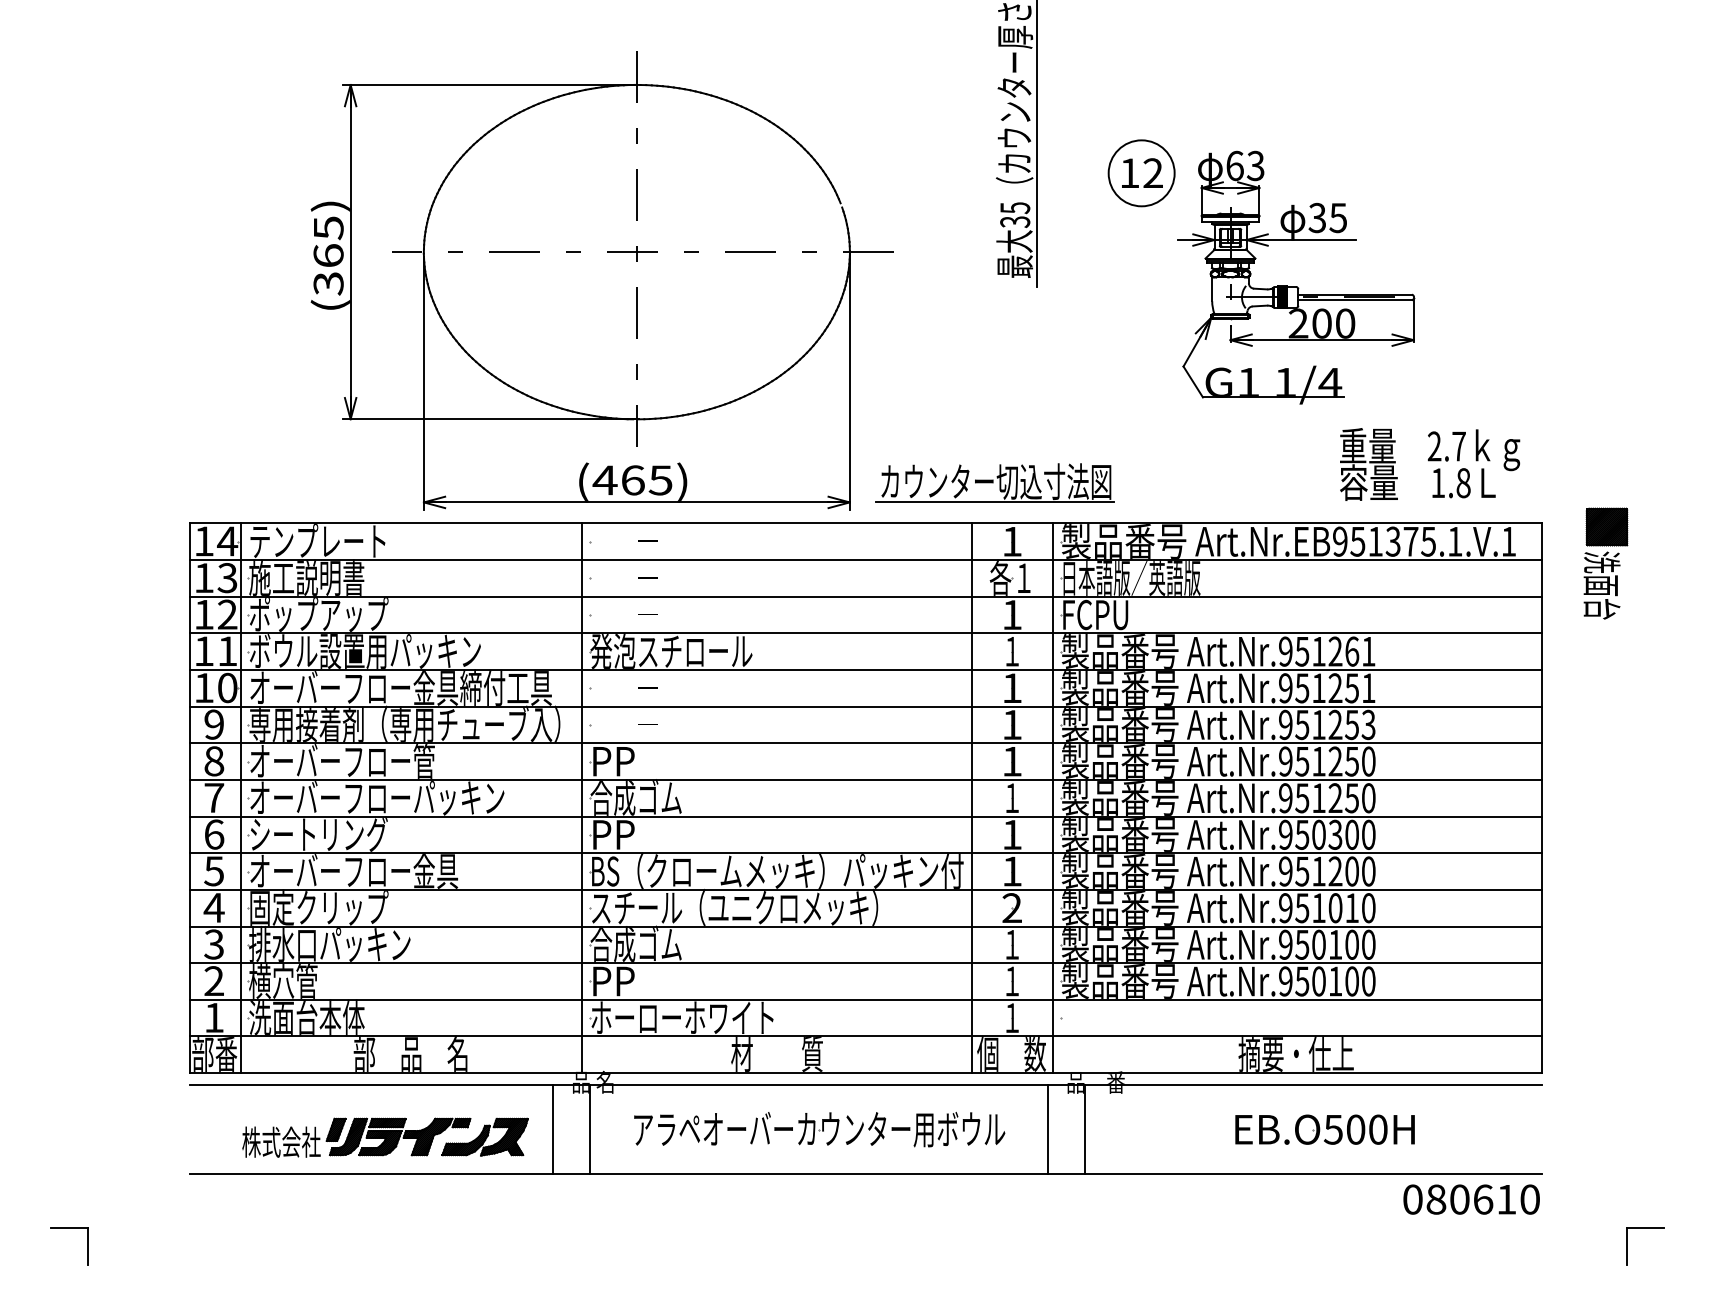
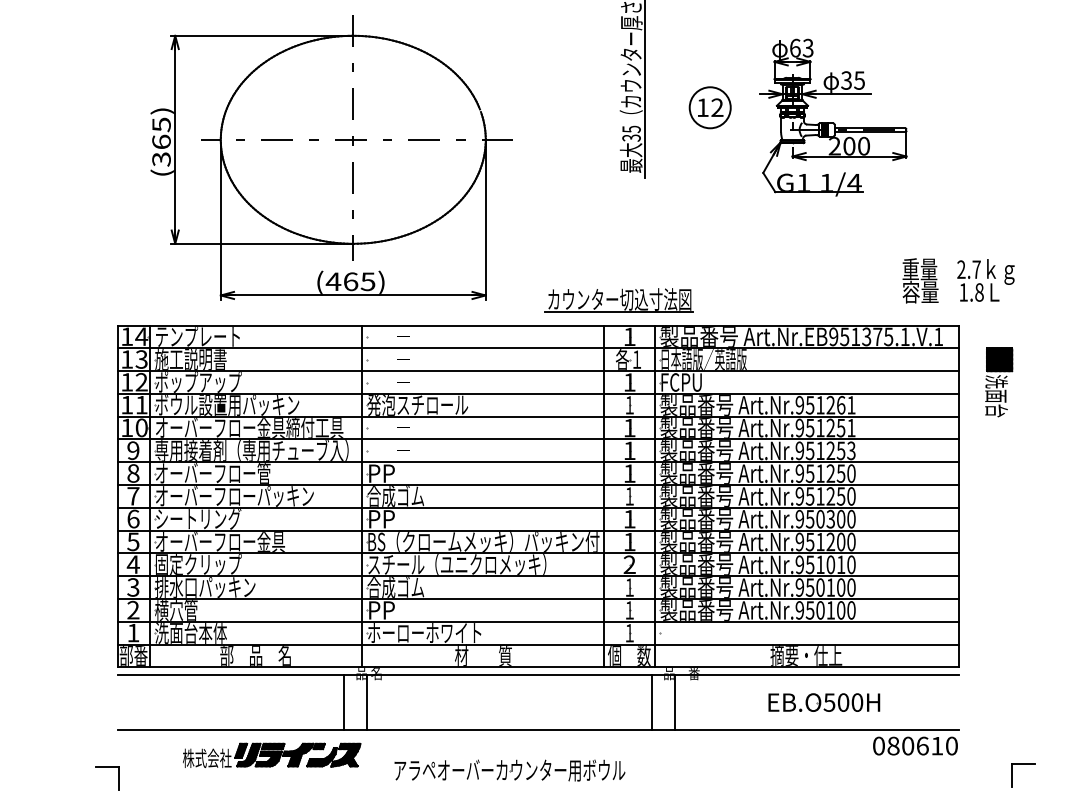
part: (1296, 277) -> (833, 117), moved
part: (601, 280) -> (331, 157), moved
text: (1429, 463) -> (958, 280), moved
part: (1606, 563) -> (999, 382), moved
part: (818, 1129) -> (509, 770), moved
part: (386, 1135) -> (272, 754), moved
part: (69, 1229) -> (107, 767), moved

